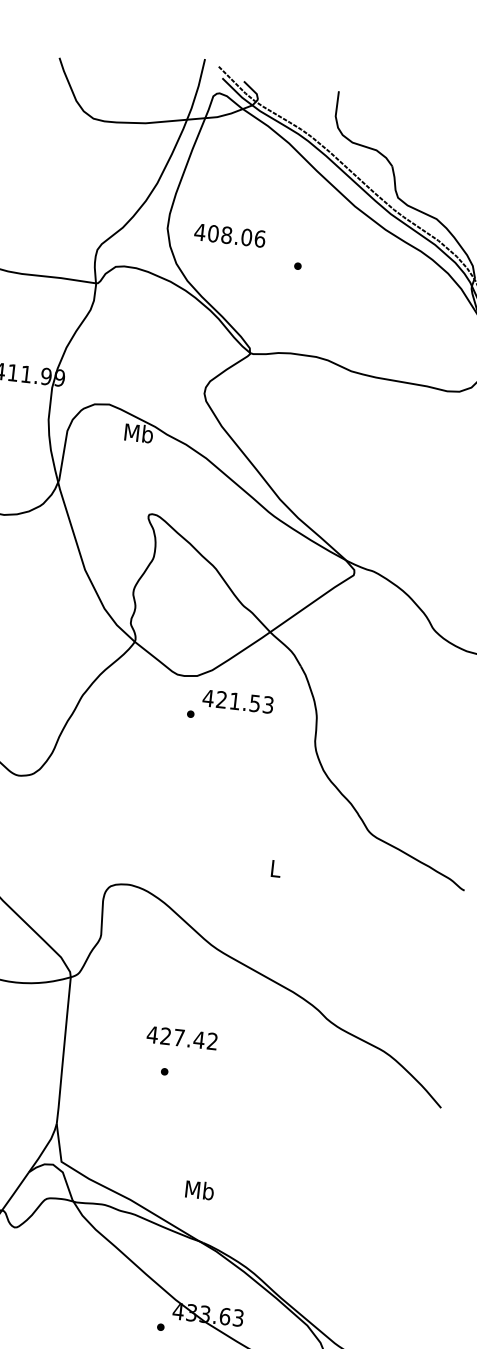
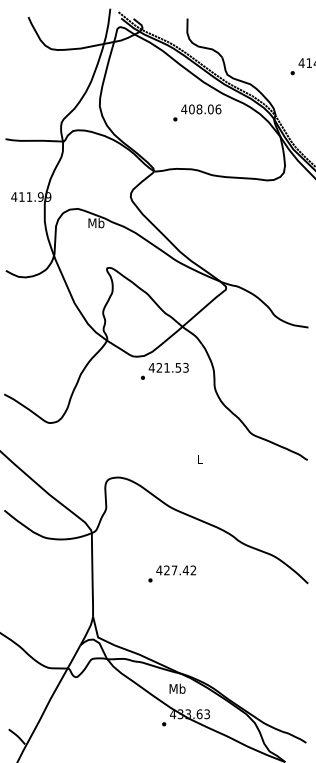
text: (230, 235) -> (201, 109), moved
text: (182, 1038) -> (176, 570), moved
text: (199, 1189) -> (177, 688), moved

